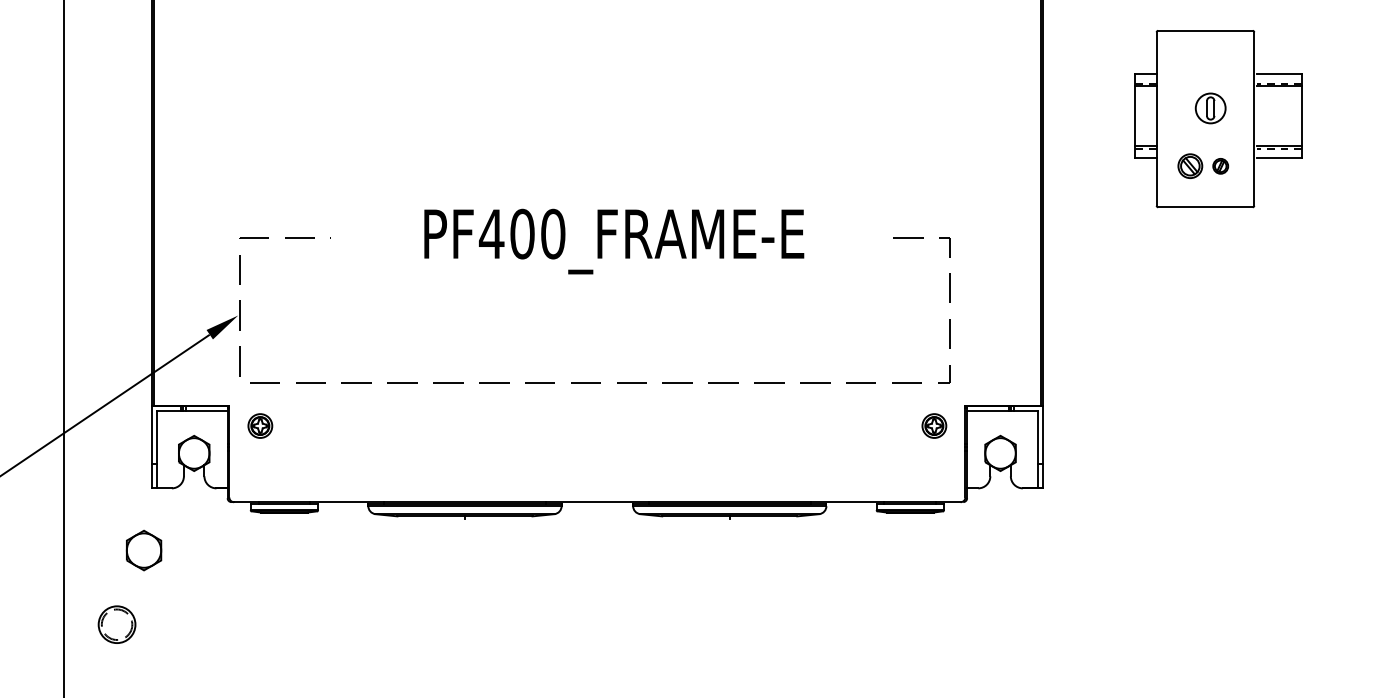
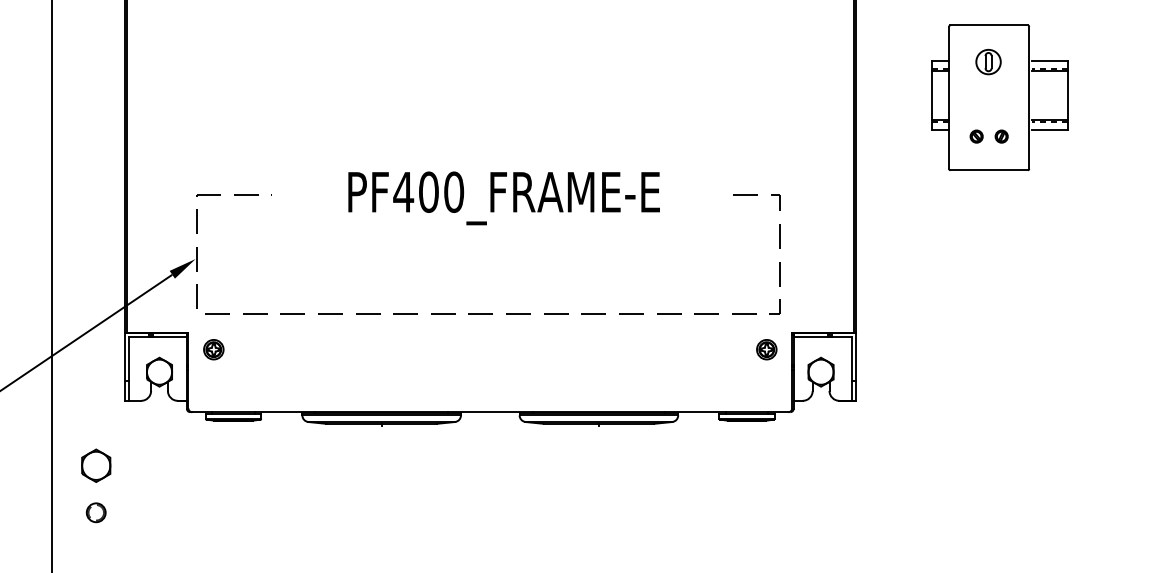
part: (1210, 108) -> (988, 62), moved
part: (1189, 166) -> (976, 136), size x0.62
part: (143, 550) -> (95, 465), moved
part: (116, 624) -> (95, 512), size x0.62

